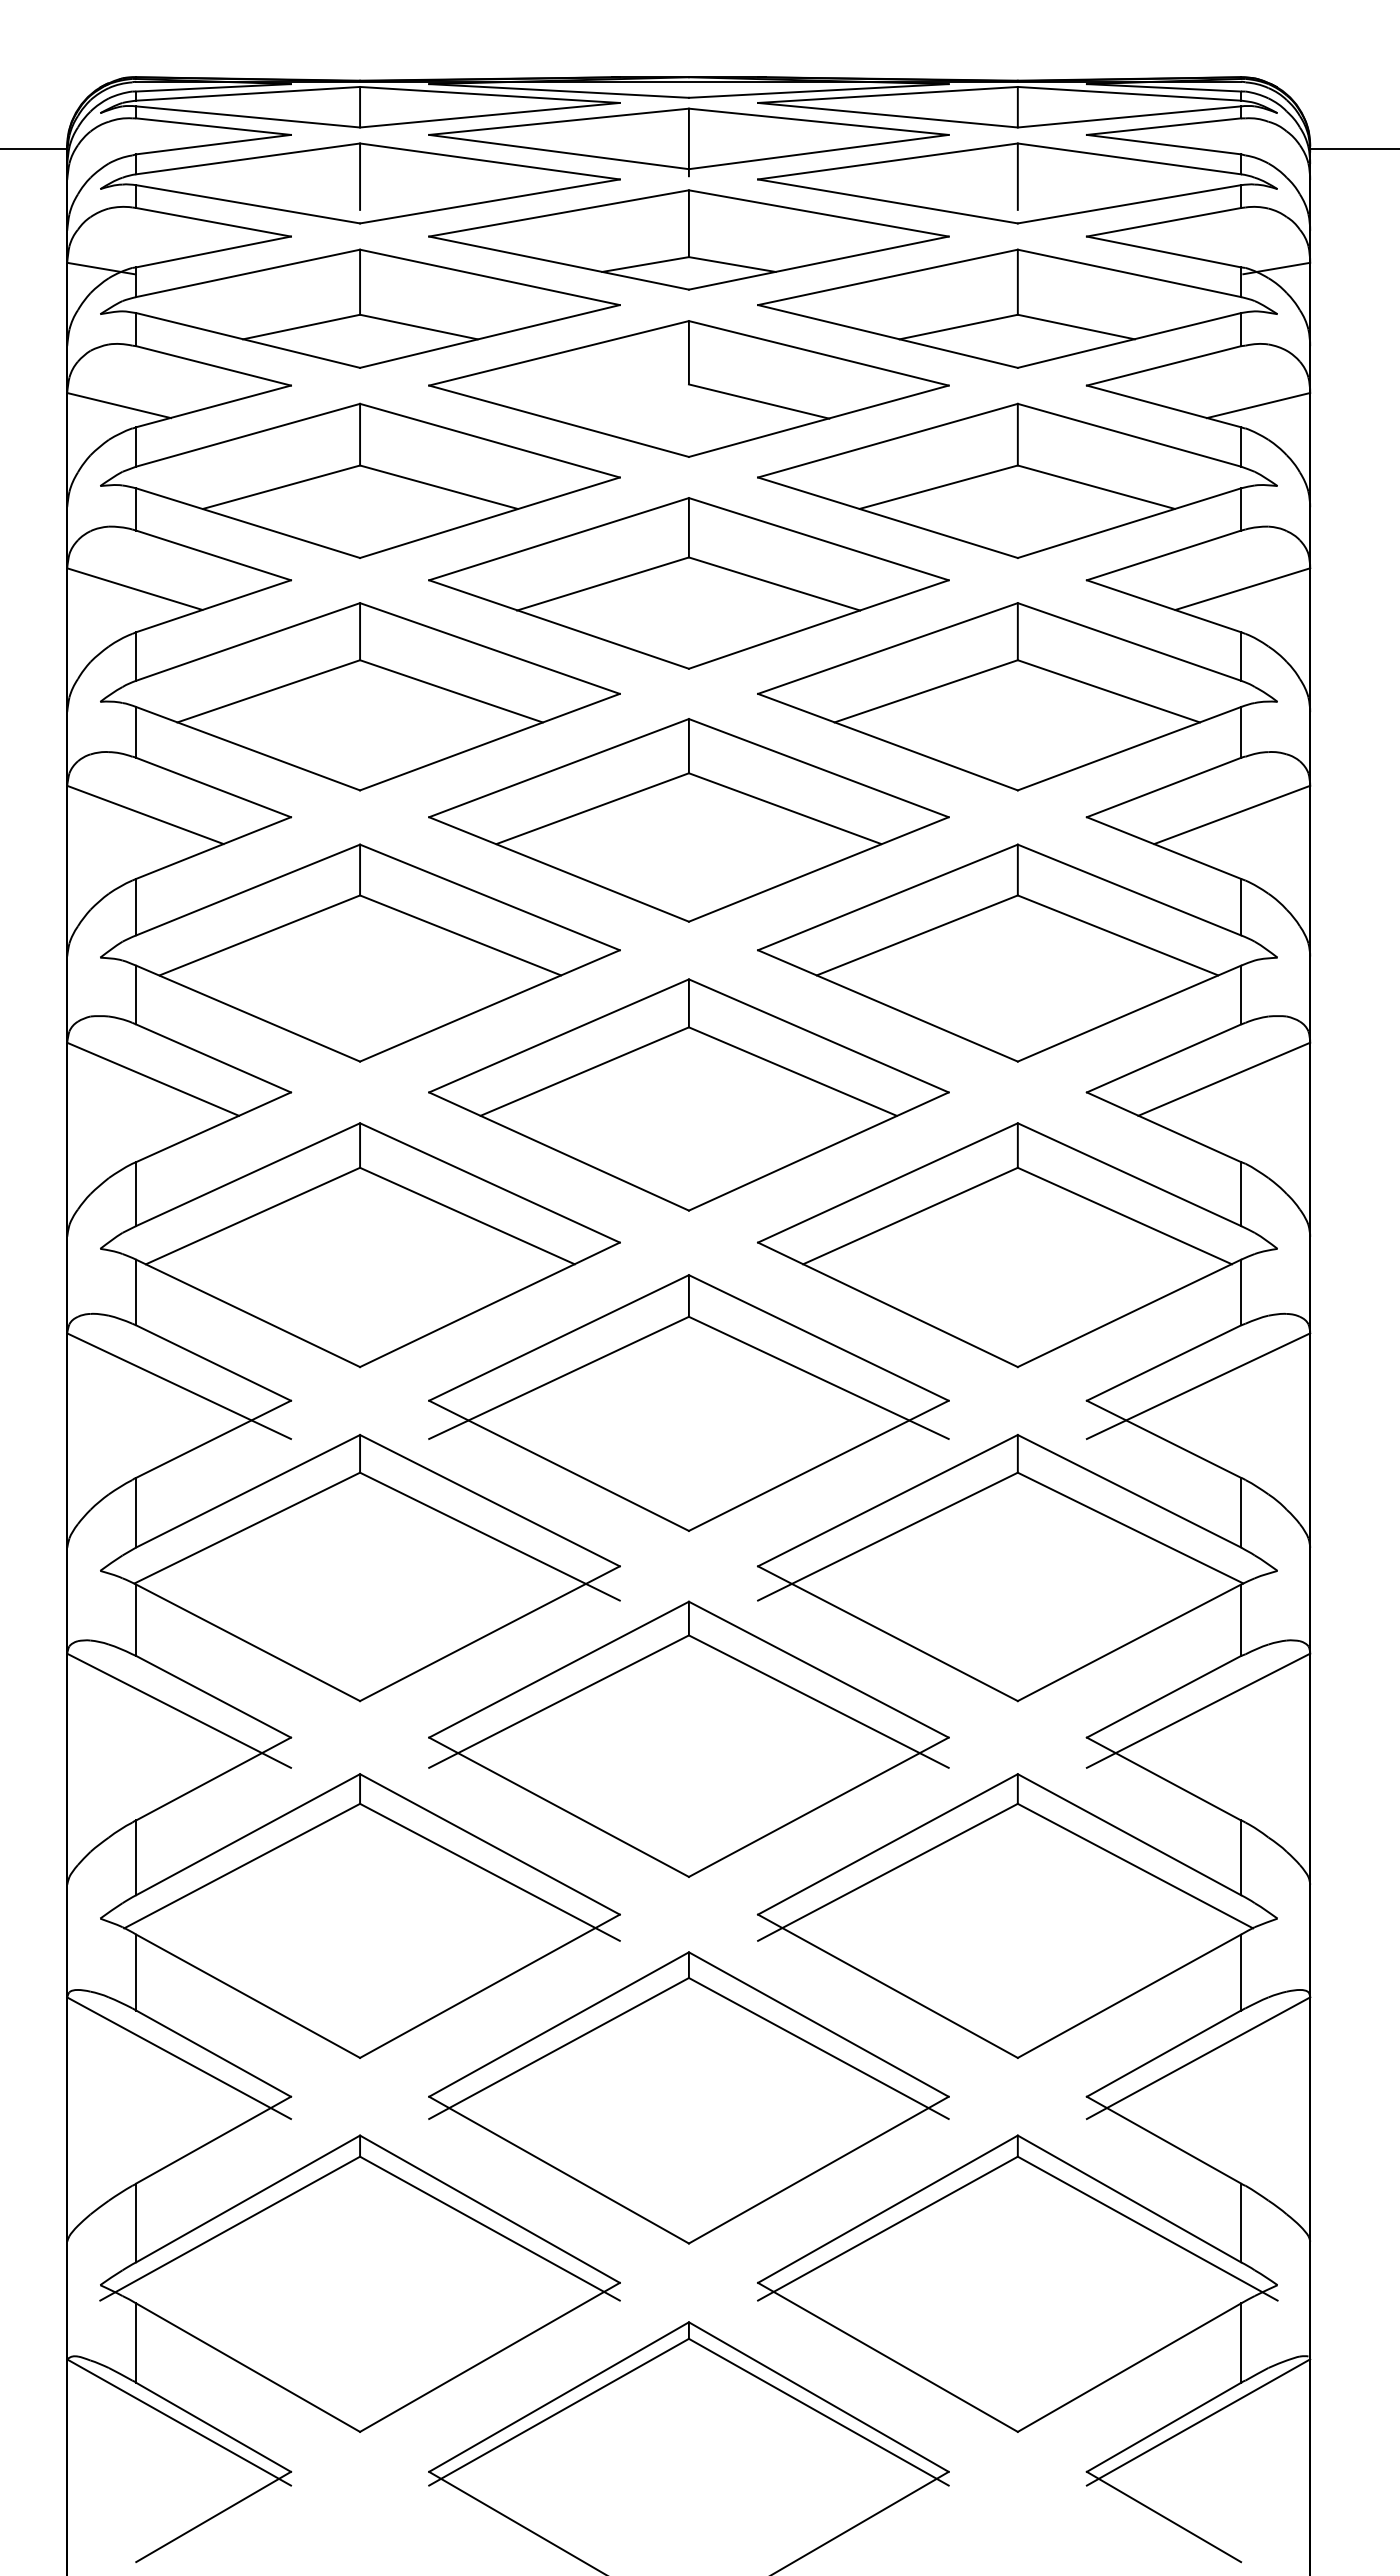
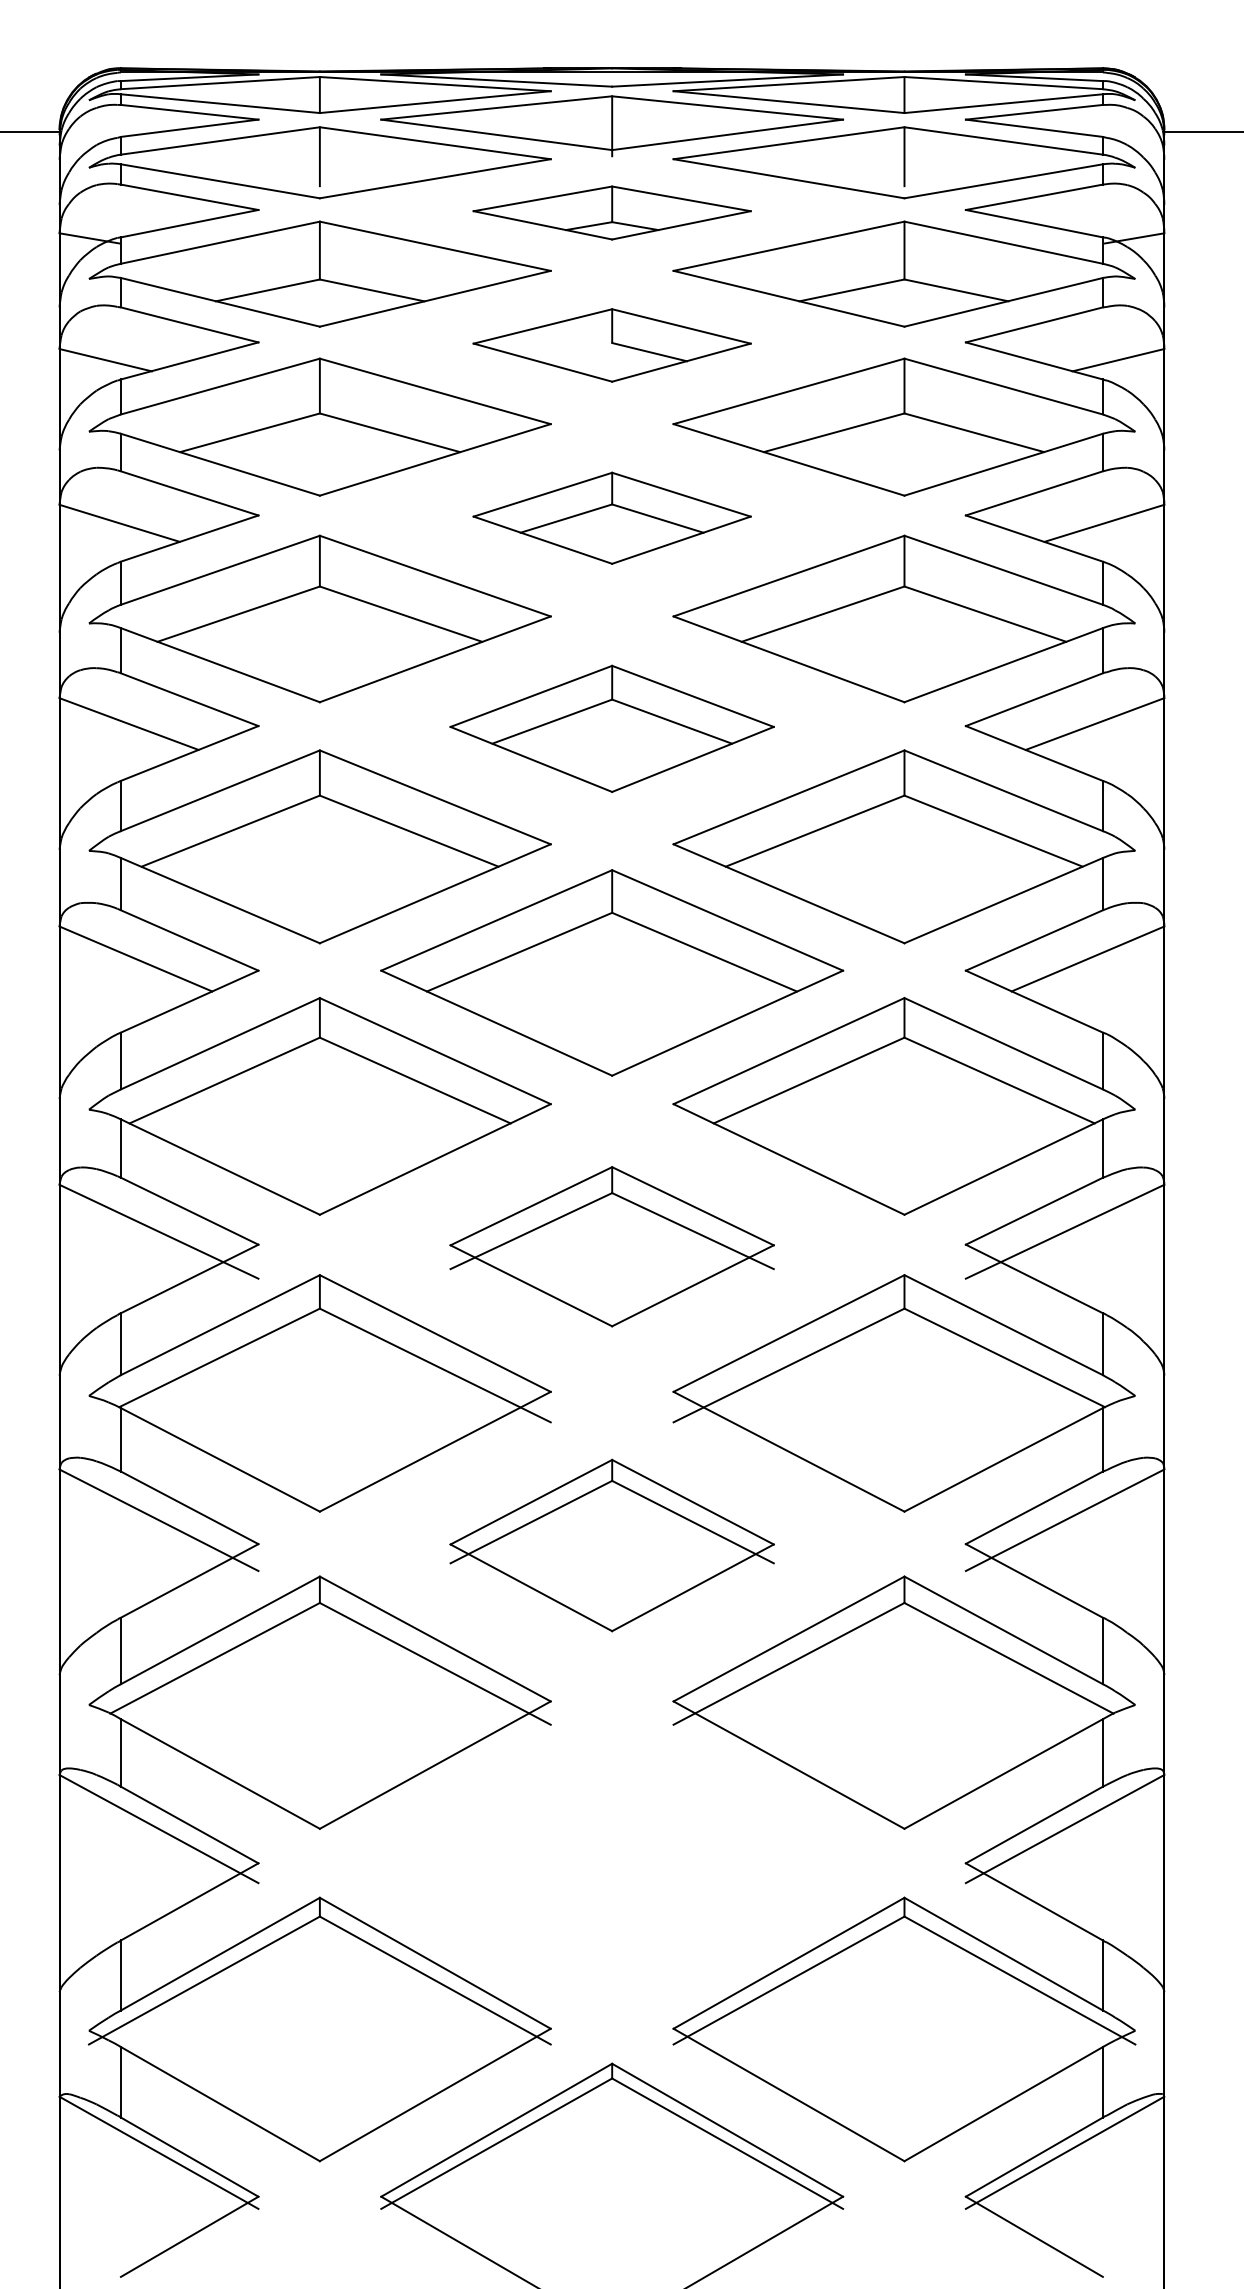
part: (688, 239) -> (611, 212), size x0.6
part: (688, 388) -> (611, 345), size x0.6
part: (688, 583) -> (611, 518), size x0.6
part: (688, 820) -> (611, 728), size x0.7
part: (688, 1402) -> (611, 1246), size x0.7
part: (688, 1738) -> (611, 1544), size x0.7
part: (688, 2097) -> (611, 1863), removed

